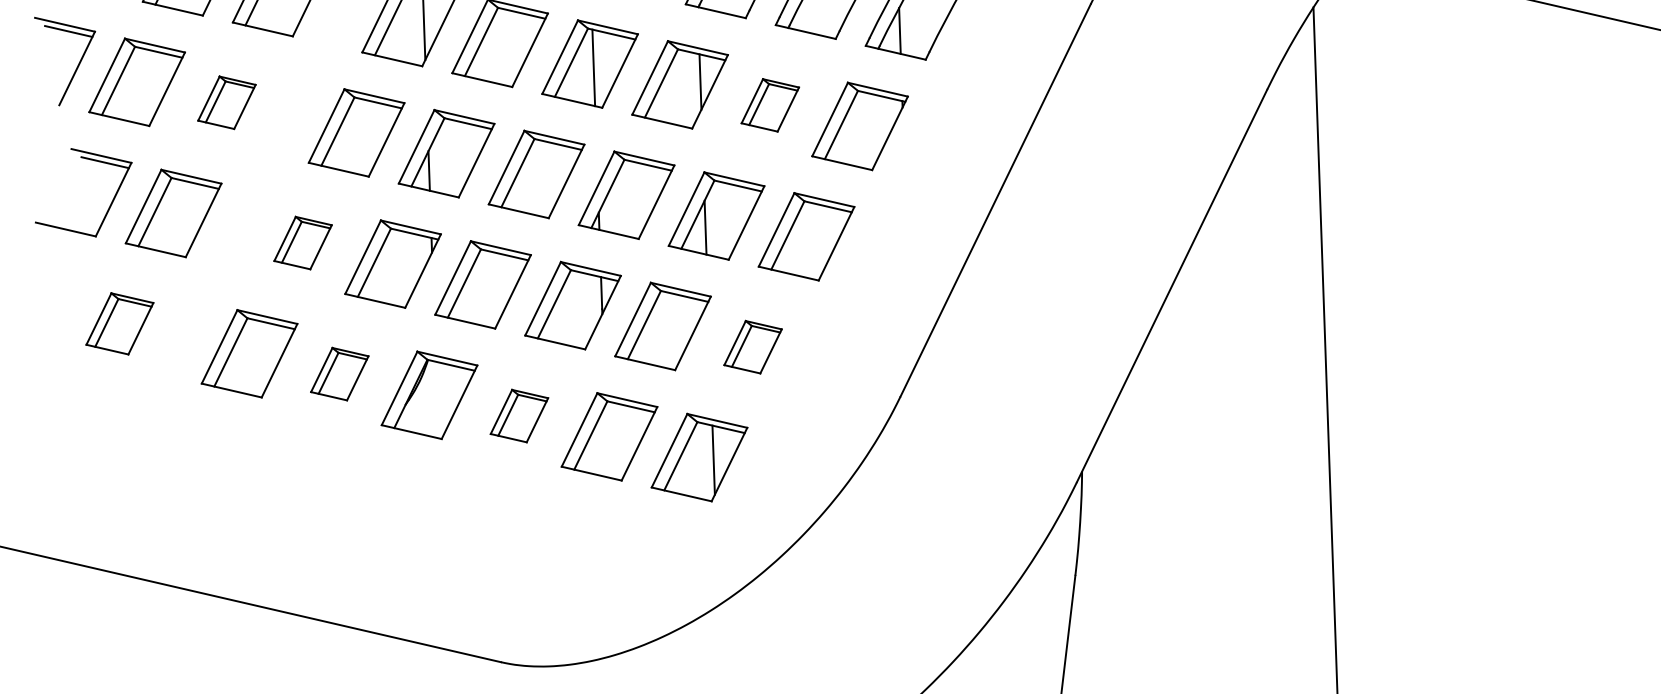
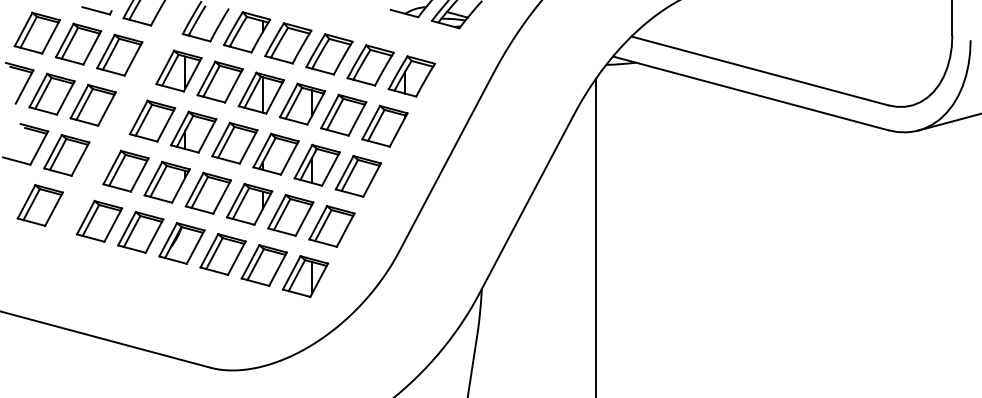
part: (225, 101) -> (92, 104), size x1.67
part: (769, 103) -> (343, 114), size x1.67
part: (301, 241) -> (125, 170), size x1.67
part: (118, 323) -> (39, 205), size x1.43
part: (752, 347) -> (331, 226), size x1.67
part: (339, 372) -> (140, 231), size x1.67
part: (518, 416) -> (222, 254), size x1.67

